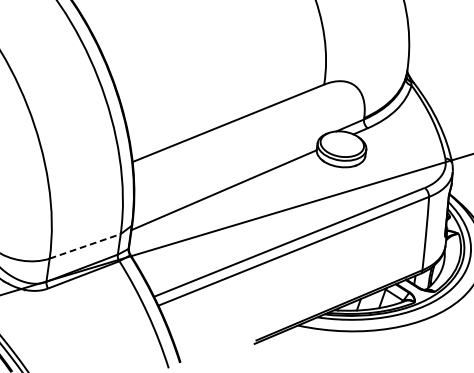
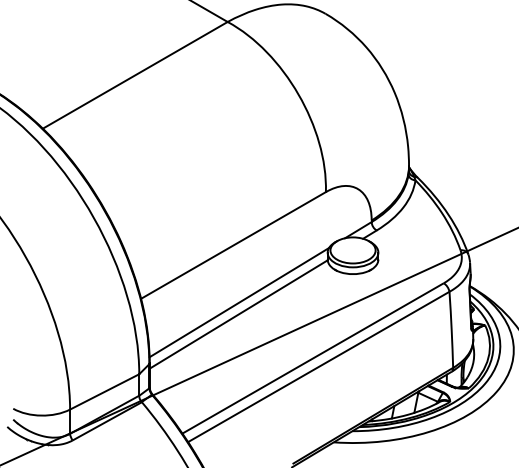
line: (226, 178) -> (239, 302), added
line: (85, 245) -> (104, 391), dashed -> solid

